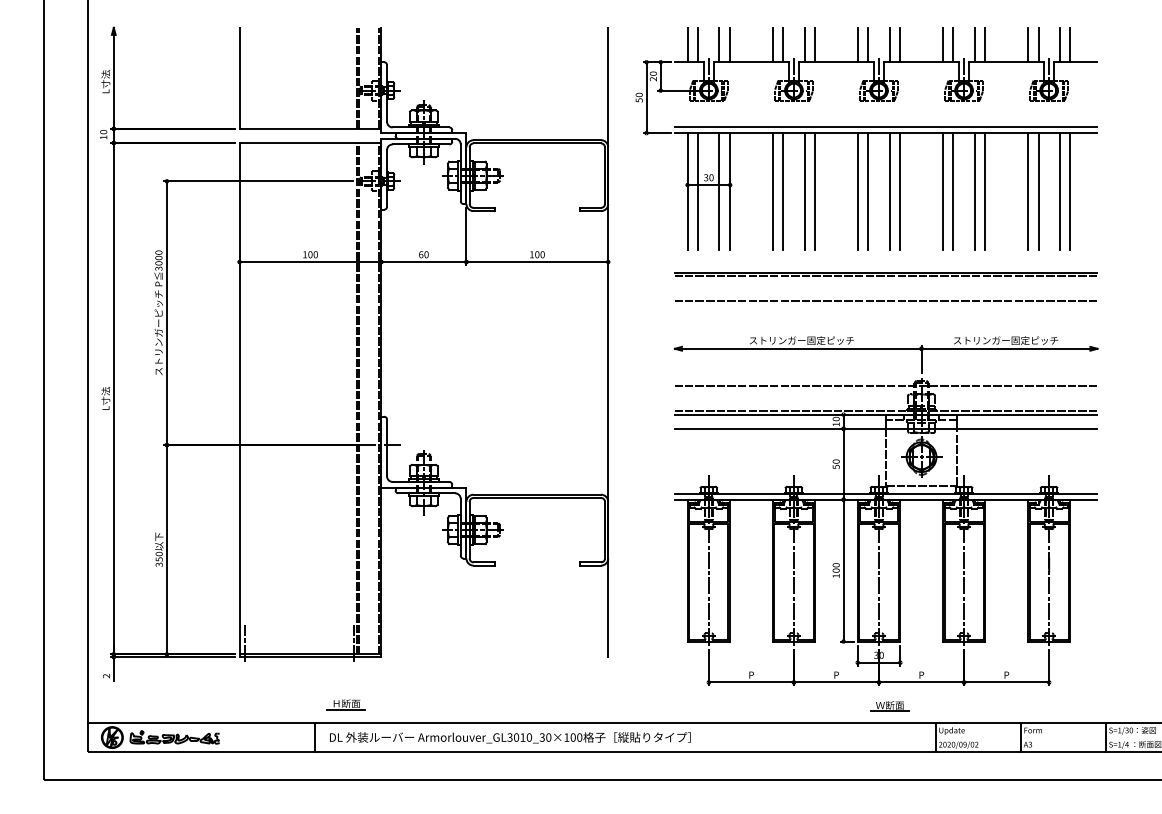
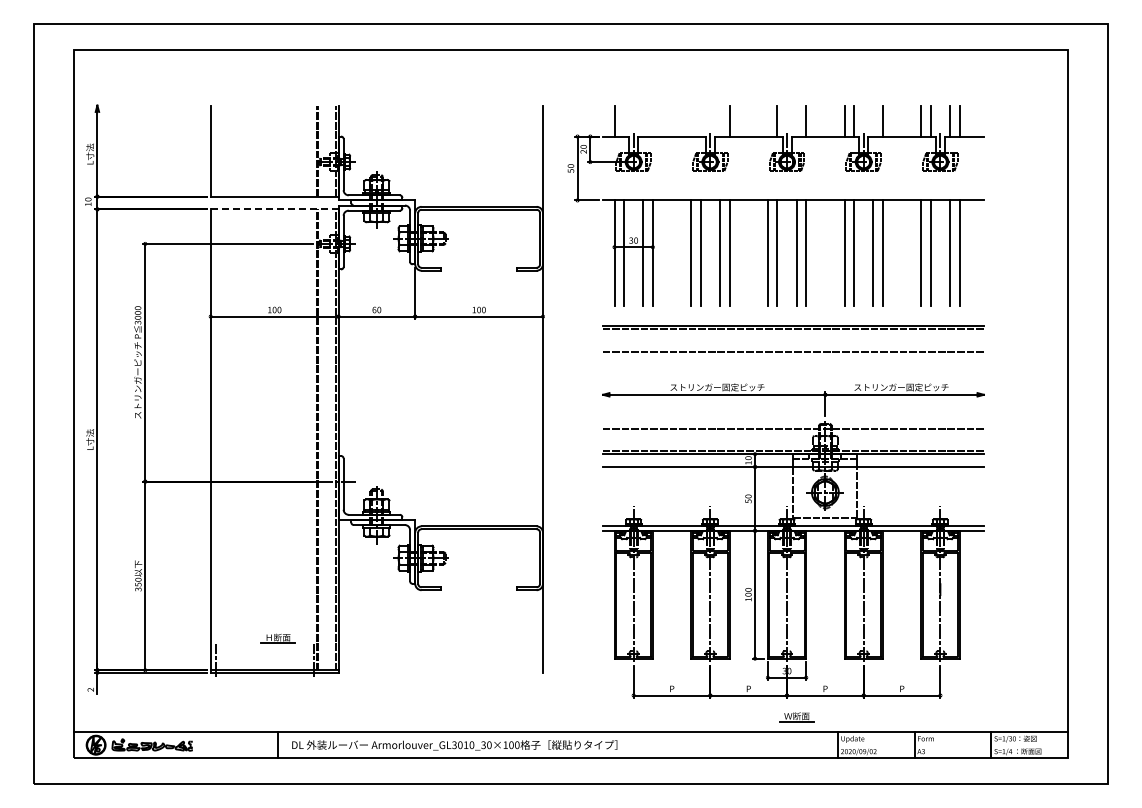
line: (698, 44) -> (624, 120), removed
line: (719, 44) -> (643, 120), removed
line: (729, 44) -> (652, 120), removed
line: (773, 44) -> (691, 120), removed
line: (782, 44) -> (700, 120), removed
line: (804, 44) -> (719, 120), removed
line: (857, 44) -> (767, 120), removed
line: (889, 44) -> (796, 120), removed
line: (974, 44) -> (873, 120), removed
line: (886, 127) -> (793, 195), removed
line: (310, 143) -> (274, 209), solid -> dashed
part: (345, 704) -> (277, 638), moved

